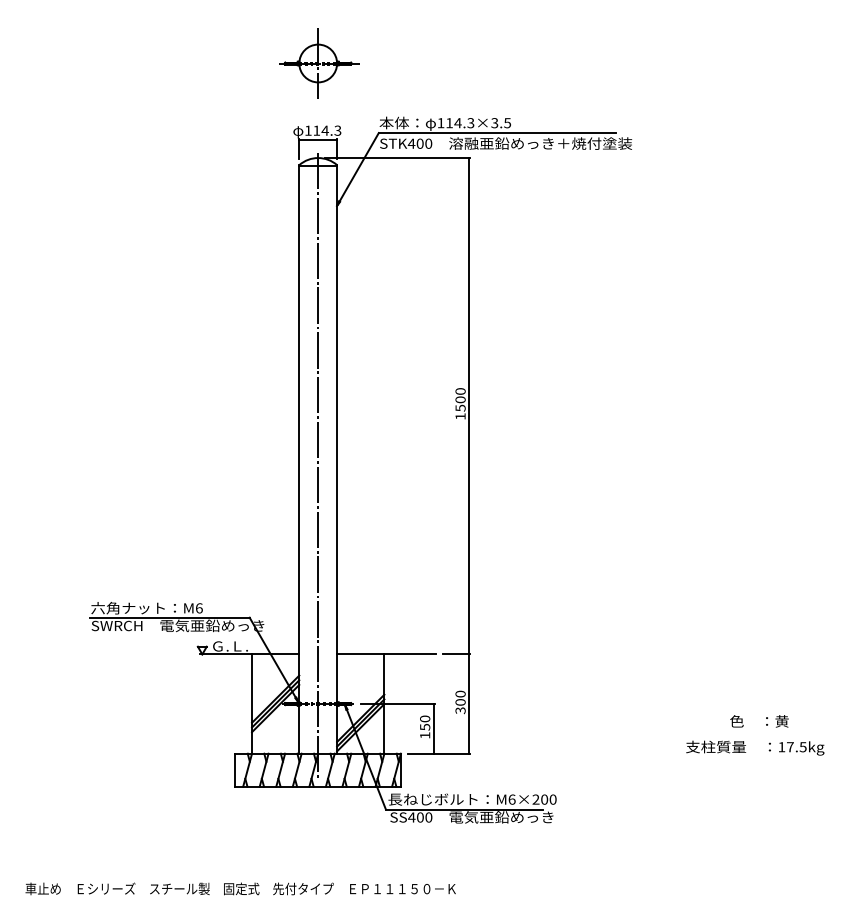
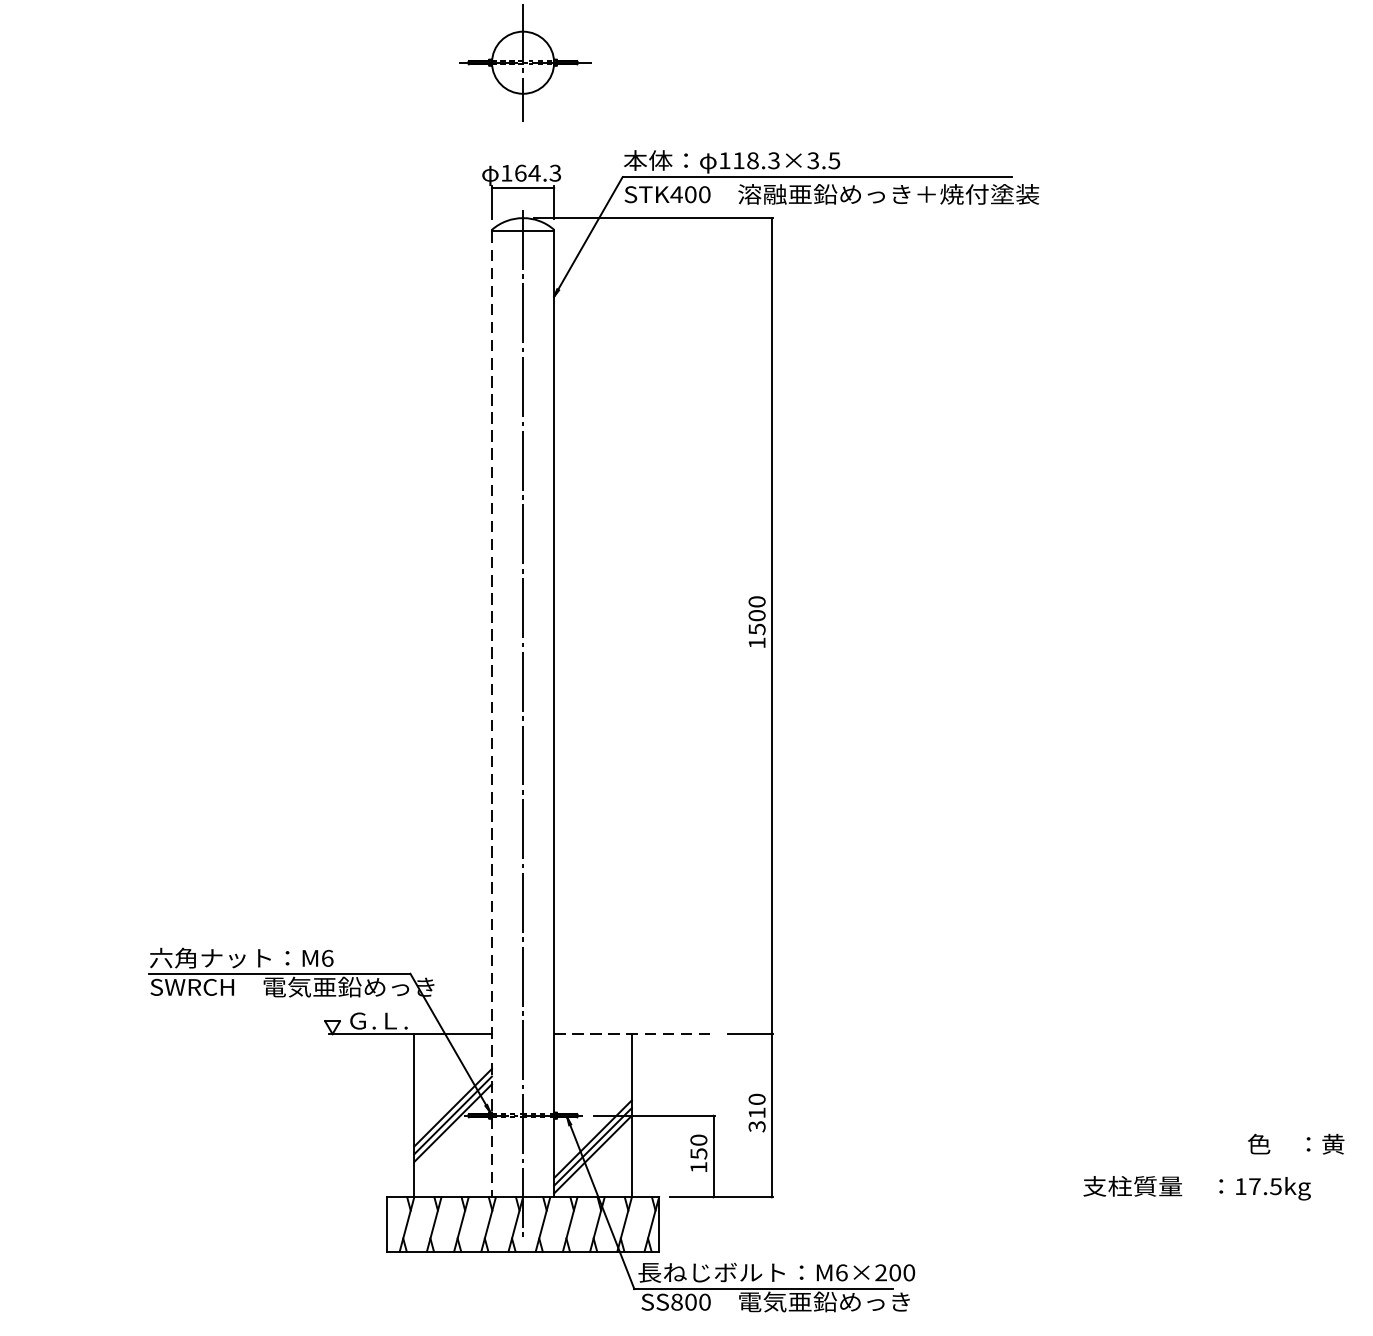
text: (457, 123) -> (752, 161), 114.3×3.5 -> 118.3×3.5
text: (316, 130) -> (520, 172), 114.3 -> 164.3
line: (299, 459) -> (492, 713), solid -> dashed
line: (386, 654) -> (635, 1034), solid -> dashed
text: (460, 702) -> (756, 1113), 300 -> 310
text: (759, 721) -> (1296, 1144), moved
text: (755, 747) -> (1197, 1187), moved
text: (411, 817) -> (676, 1302), SS400 -> SS800

